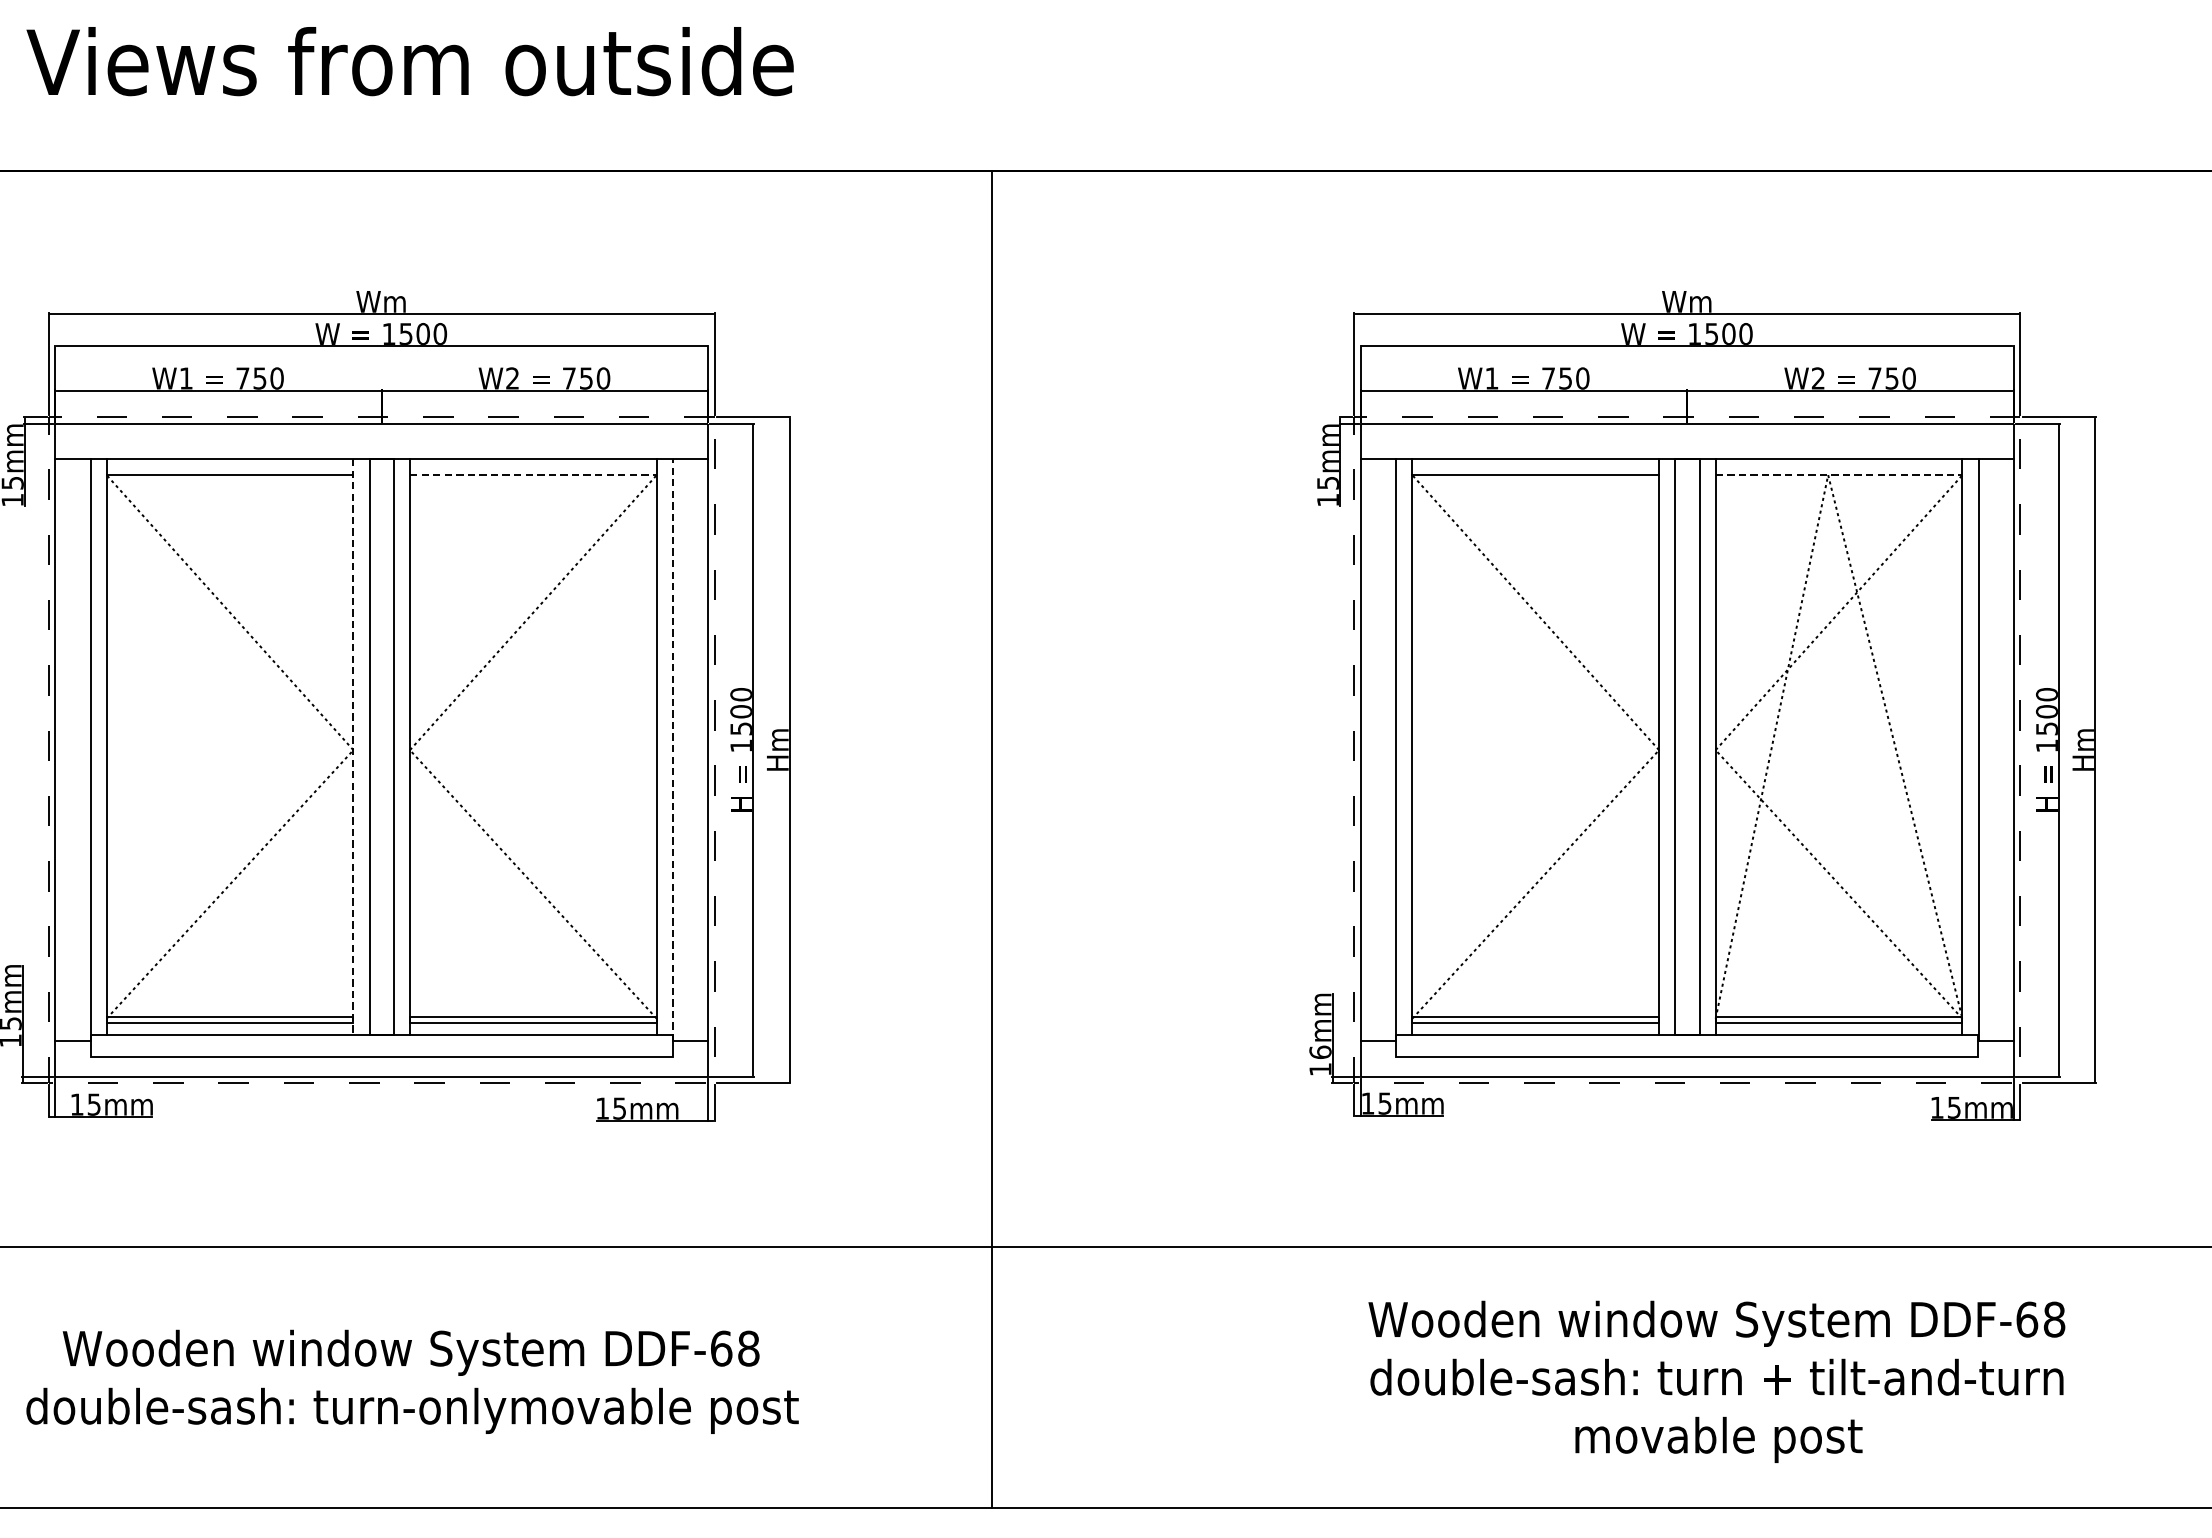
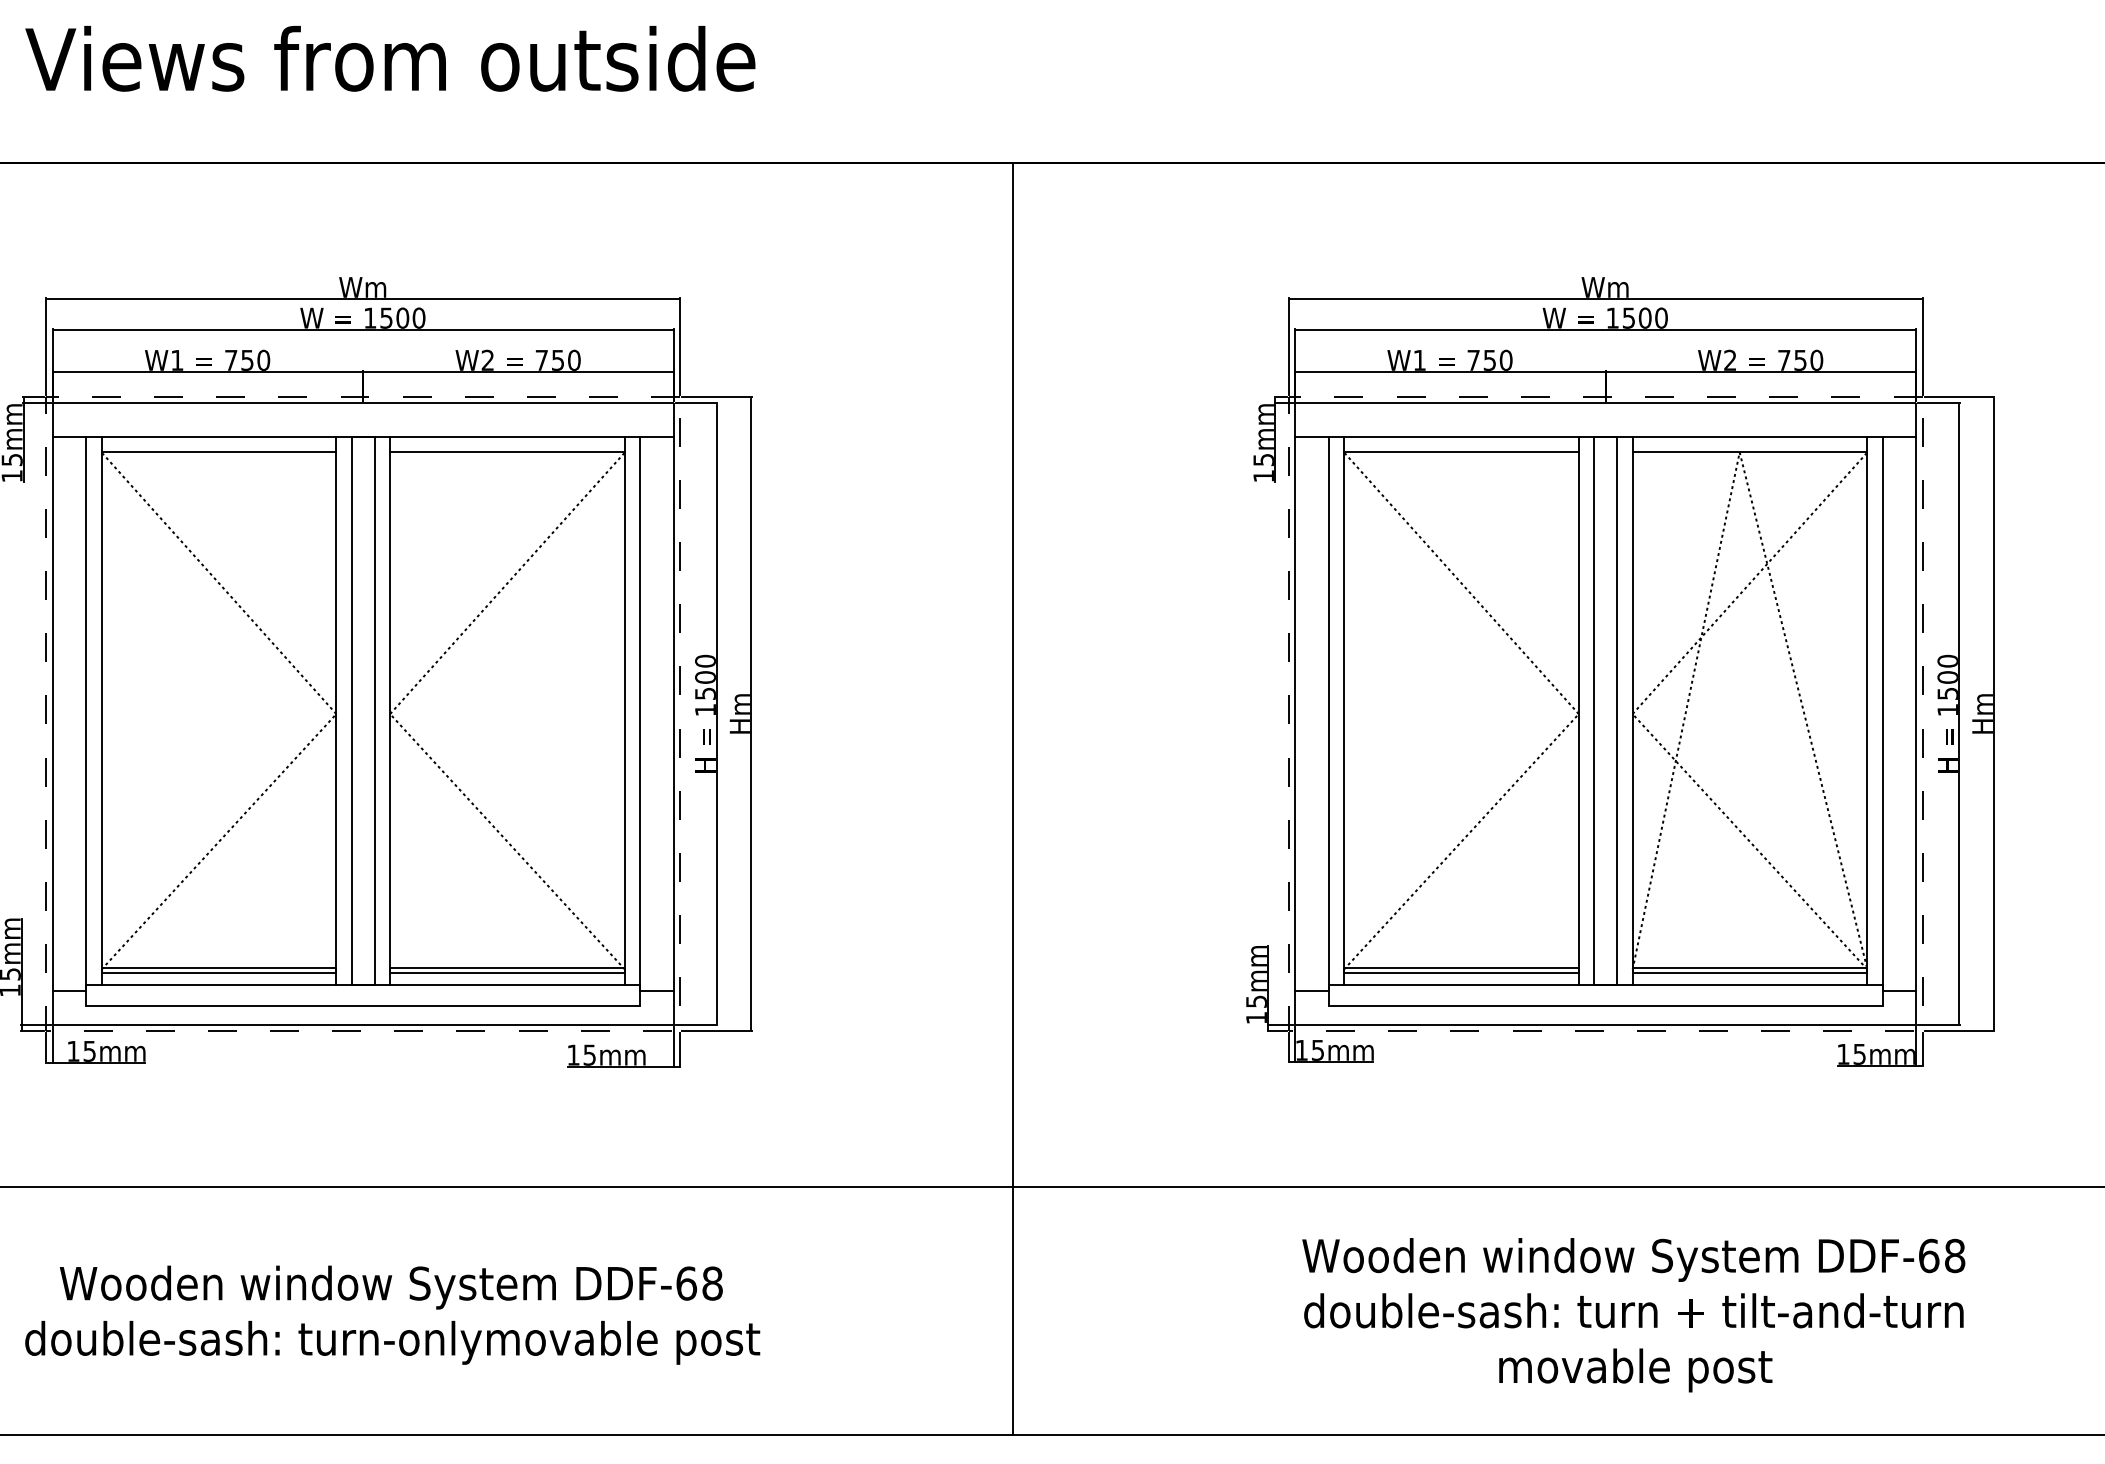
line: (534, 475) -> (508, 452), dashed -> solid
line: (1839, 475) -> (1750, 452), dashed -> solid
line: (353, 747) -> (336, 711), dashed -> solid
line: (673, 749) -> (640, 713), dashed -> solid
line: (992, 839) -> (1013, 799), moved
text: (1320, 1052) -> (1256, 1001), 16mm -> 15mm

